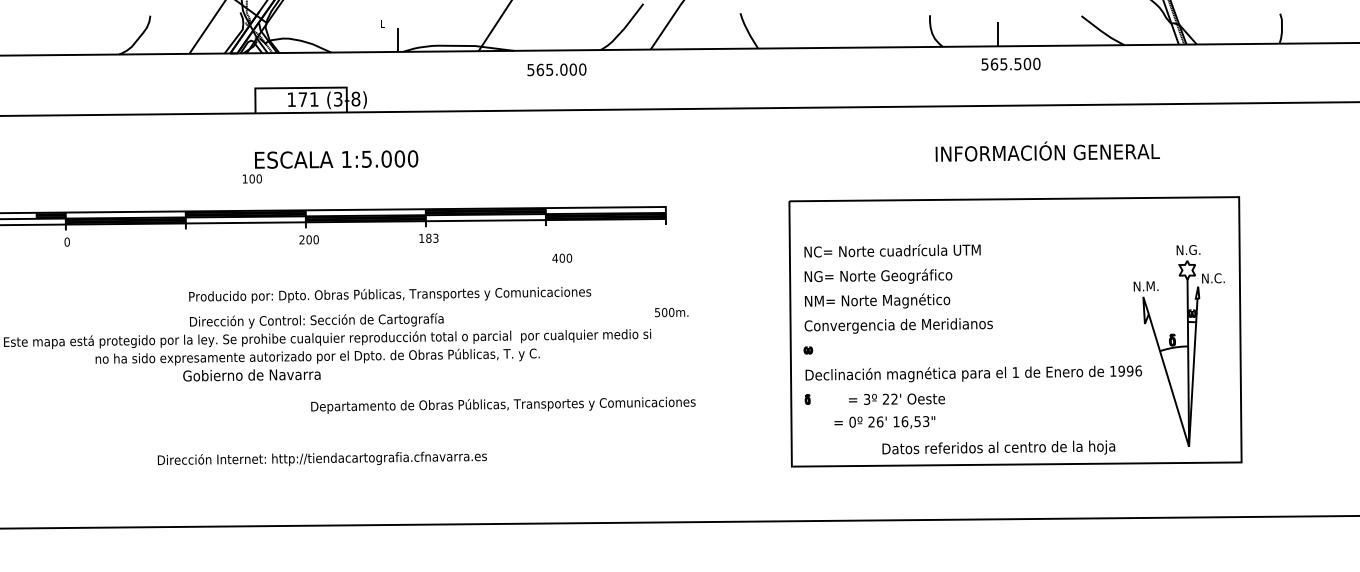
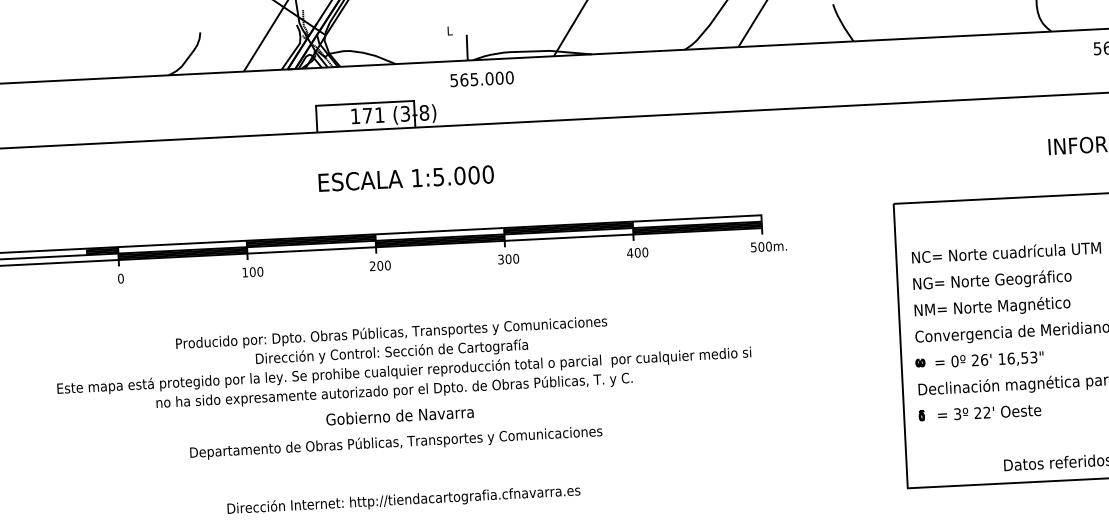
text: (556, 69) -> (481, 78), moved
text: (251, 178) -> (252, 271), moved
text: (428, 238) -> (508, 259), 183 -> 300
text: (562, 257) -> (637, 251), moved
text: (390, 295) -> (391, 333), moved
text: (671, 312) -> (768, 246), moved
text: (251, 375) -> (399, 416), moved
text: (896, 398) -> (989, 411), moved
text: (503, 405) -> (396, 443), moved
text: (884, 422) -> (989, 360), moved

